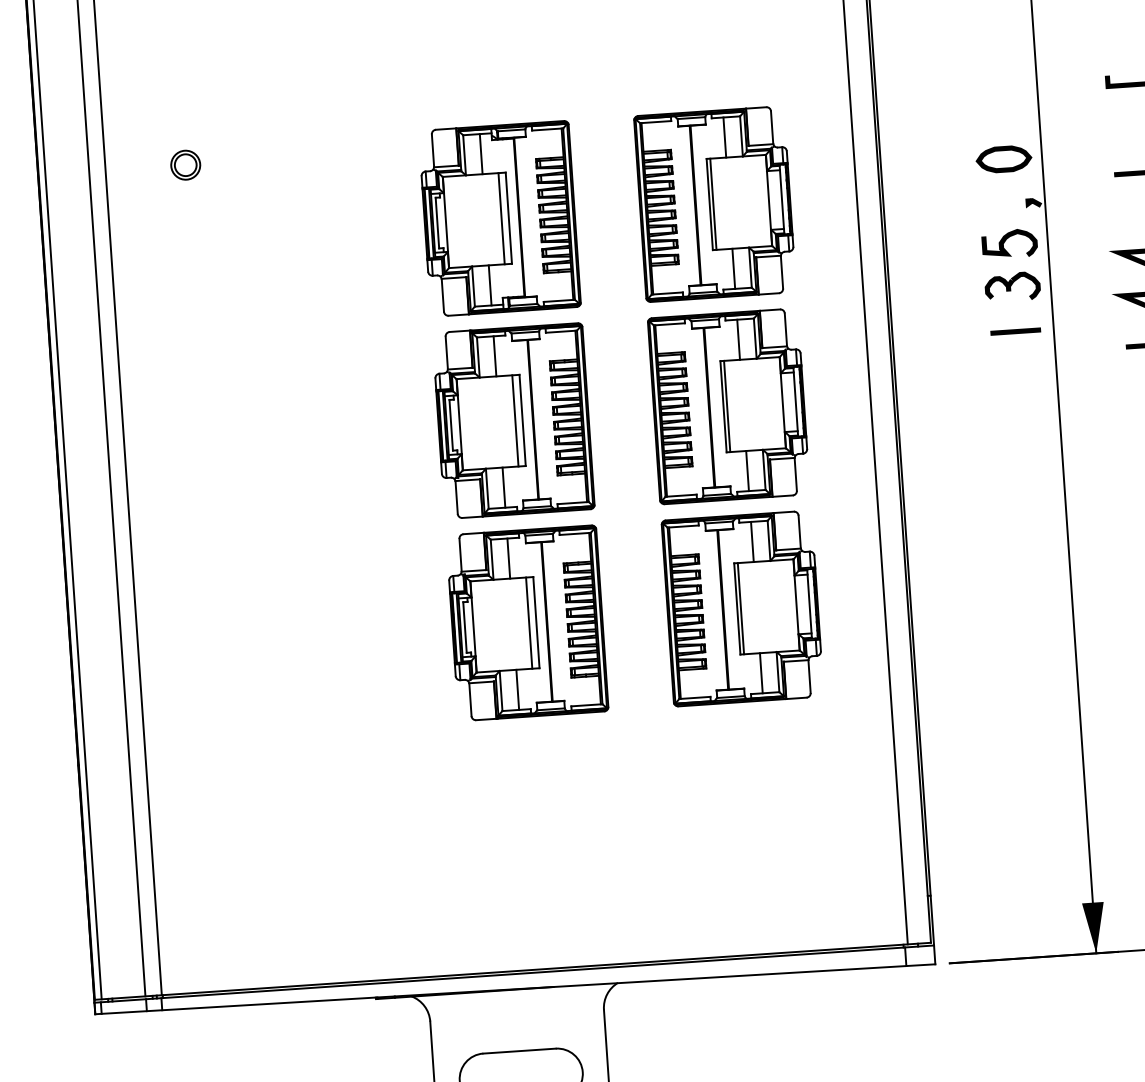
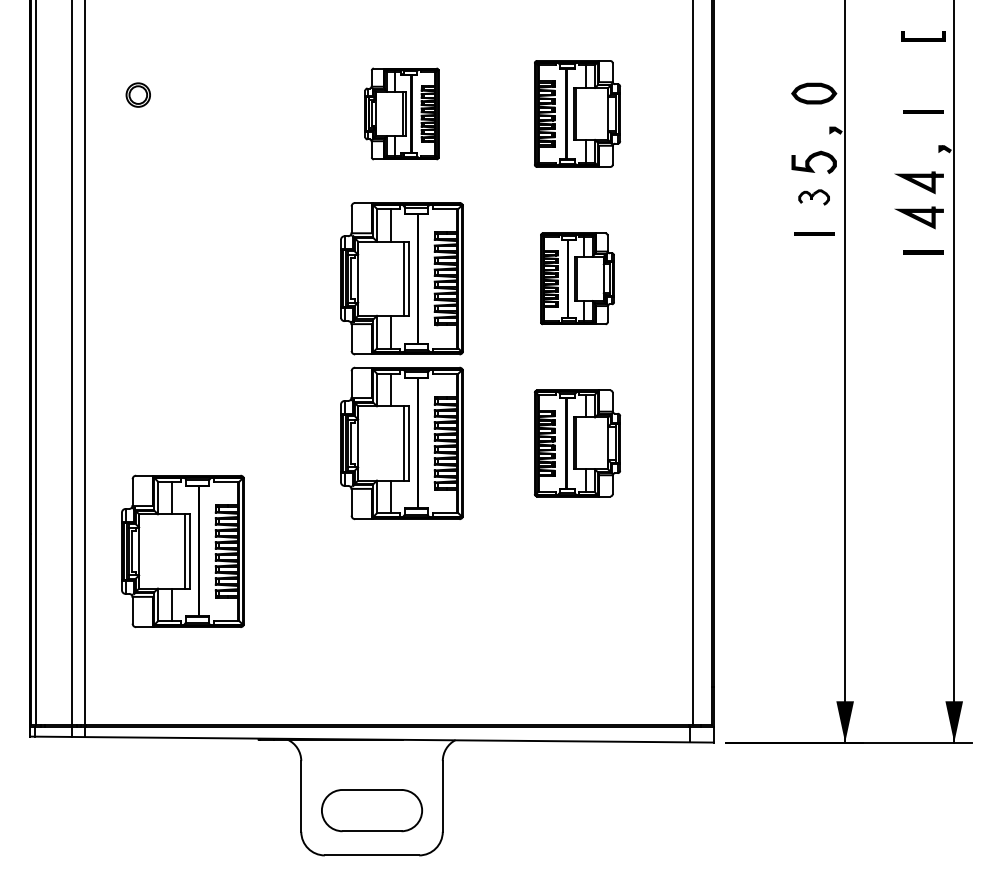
part: (184, 164) -> (137, 94), moved
part: (715, 203) -> (577, 113), size x0.7
part: (499, 218) -> (401, 113), size x0.6
part: (1011, 286) -> (813, 197), size x0.7
part: (728, 406) -> (577, 278), size x0.6
part: (742, 608) -> (577, 443), size x0.7
part: (266, 774) -> (182, 551), added

